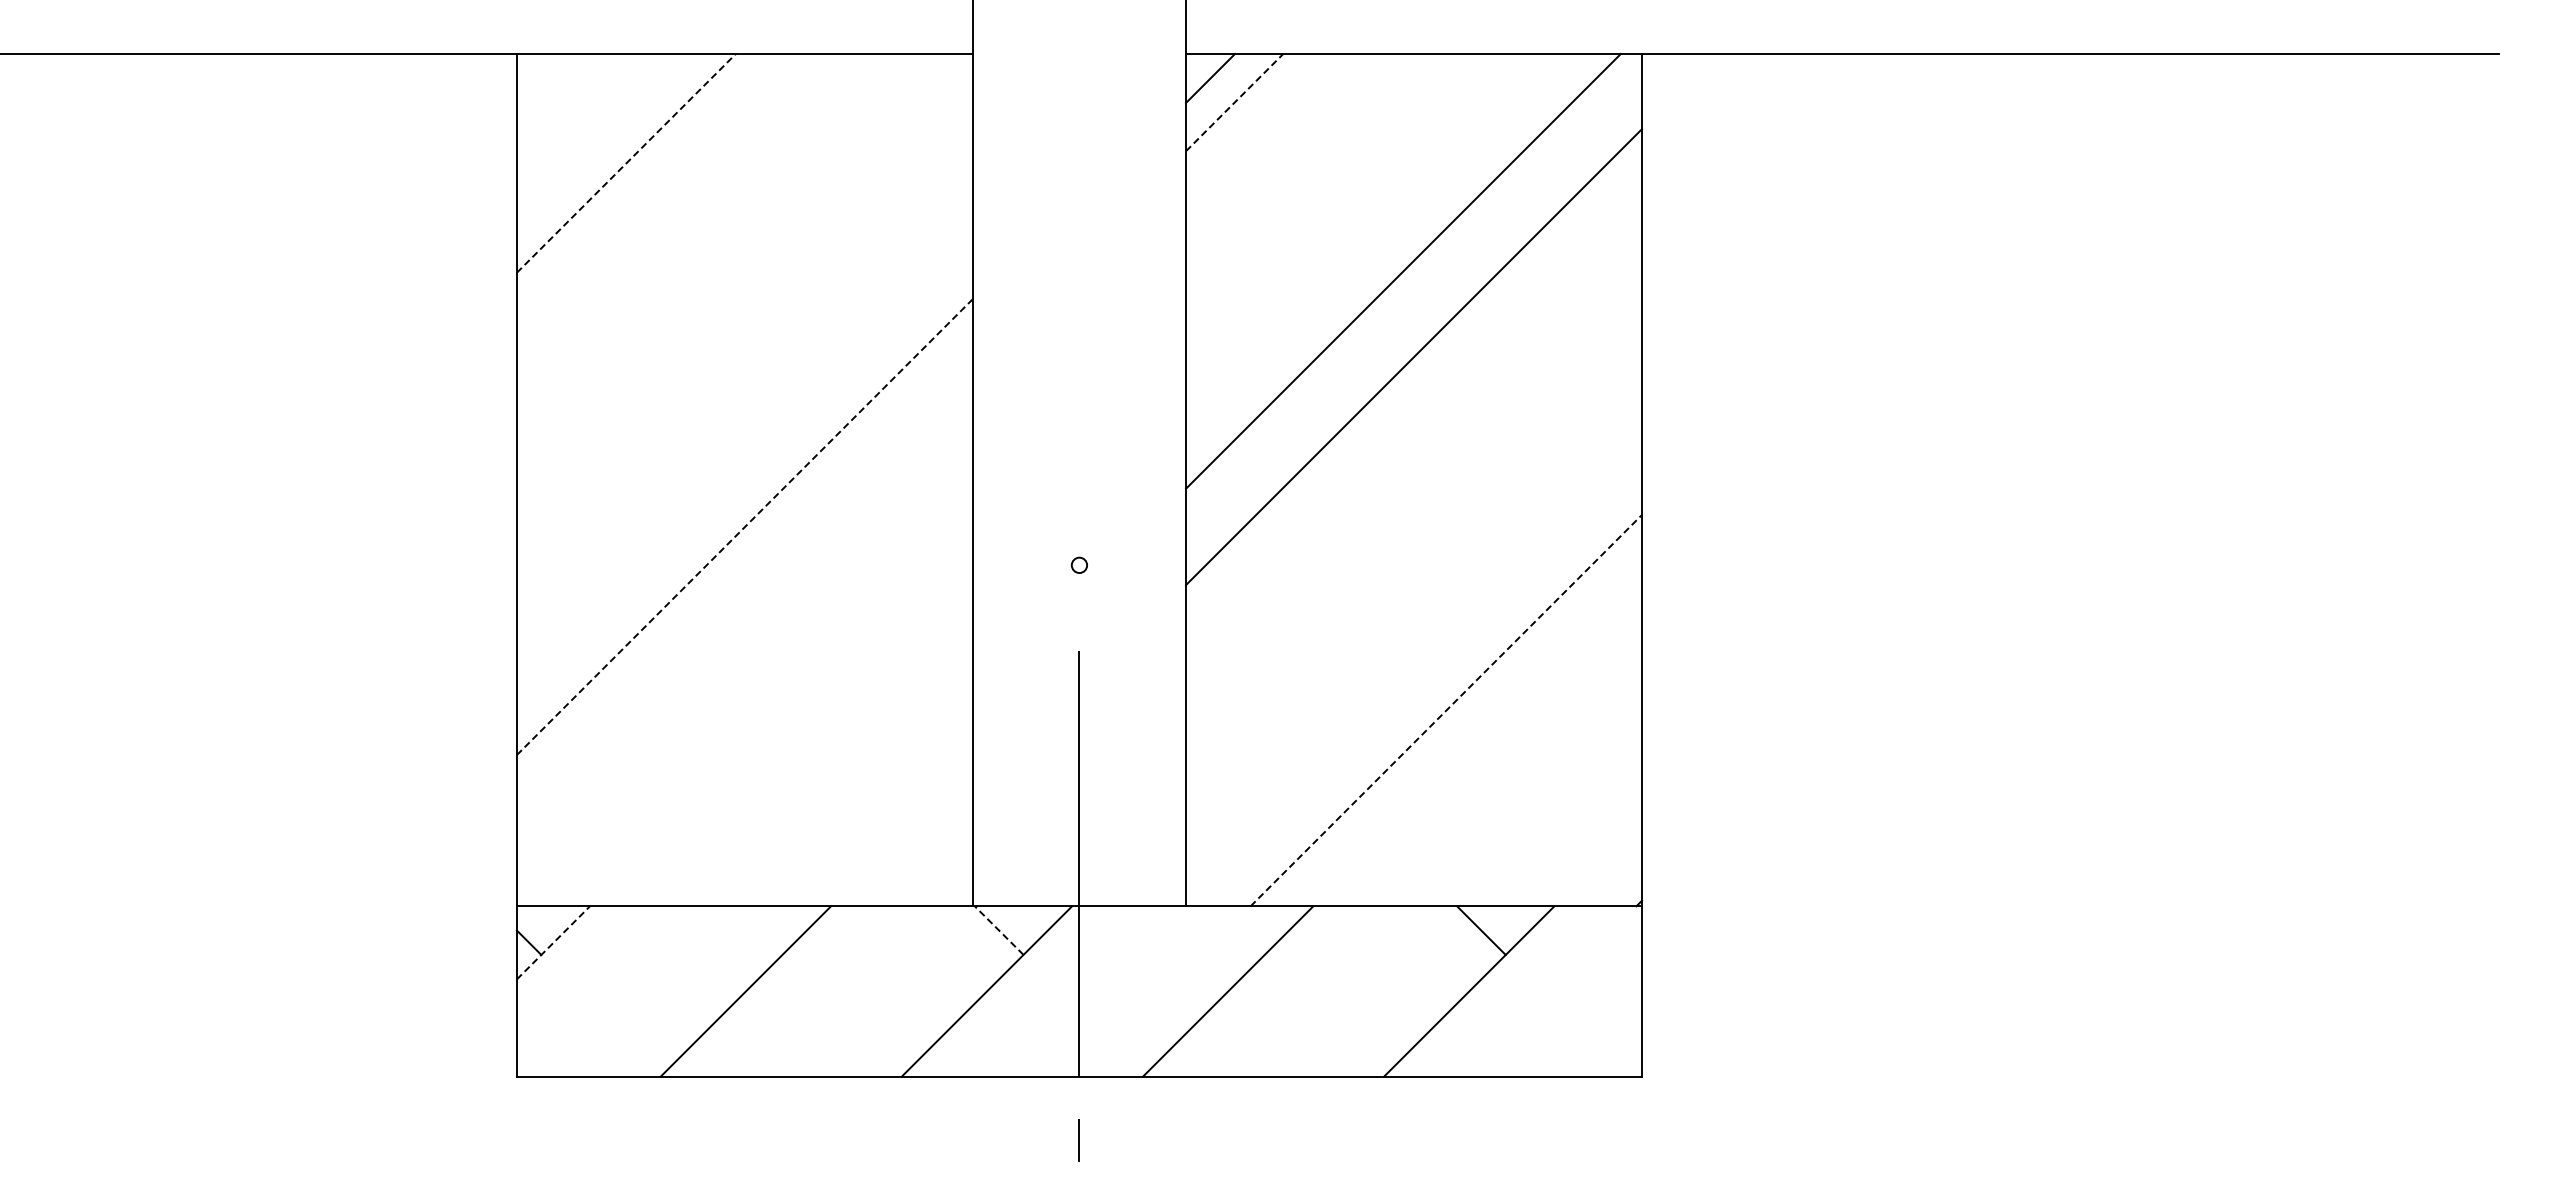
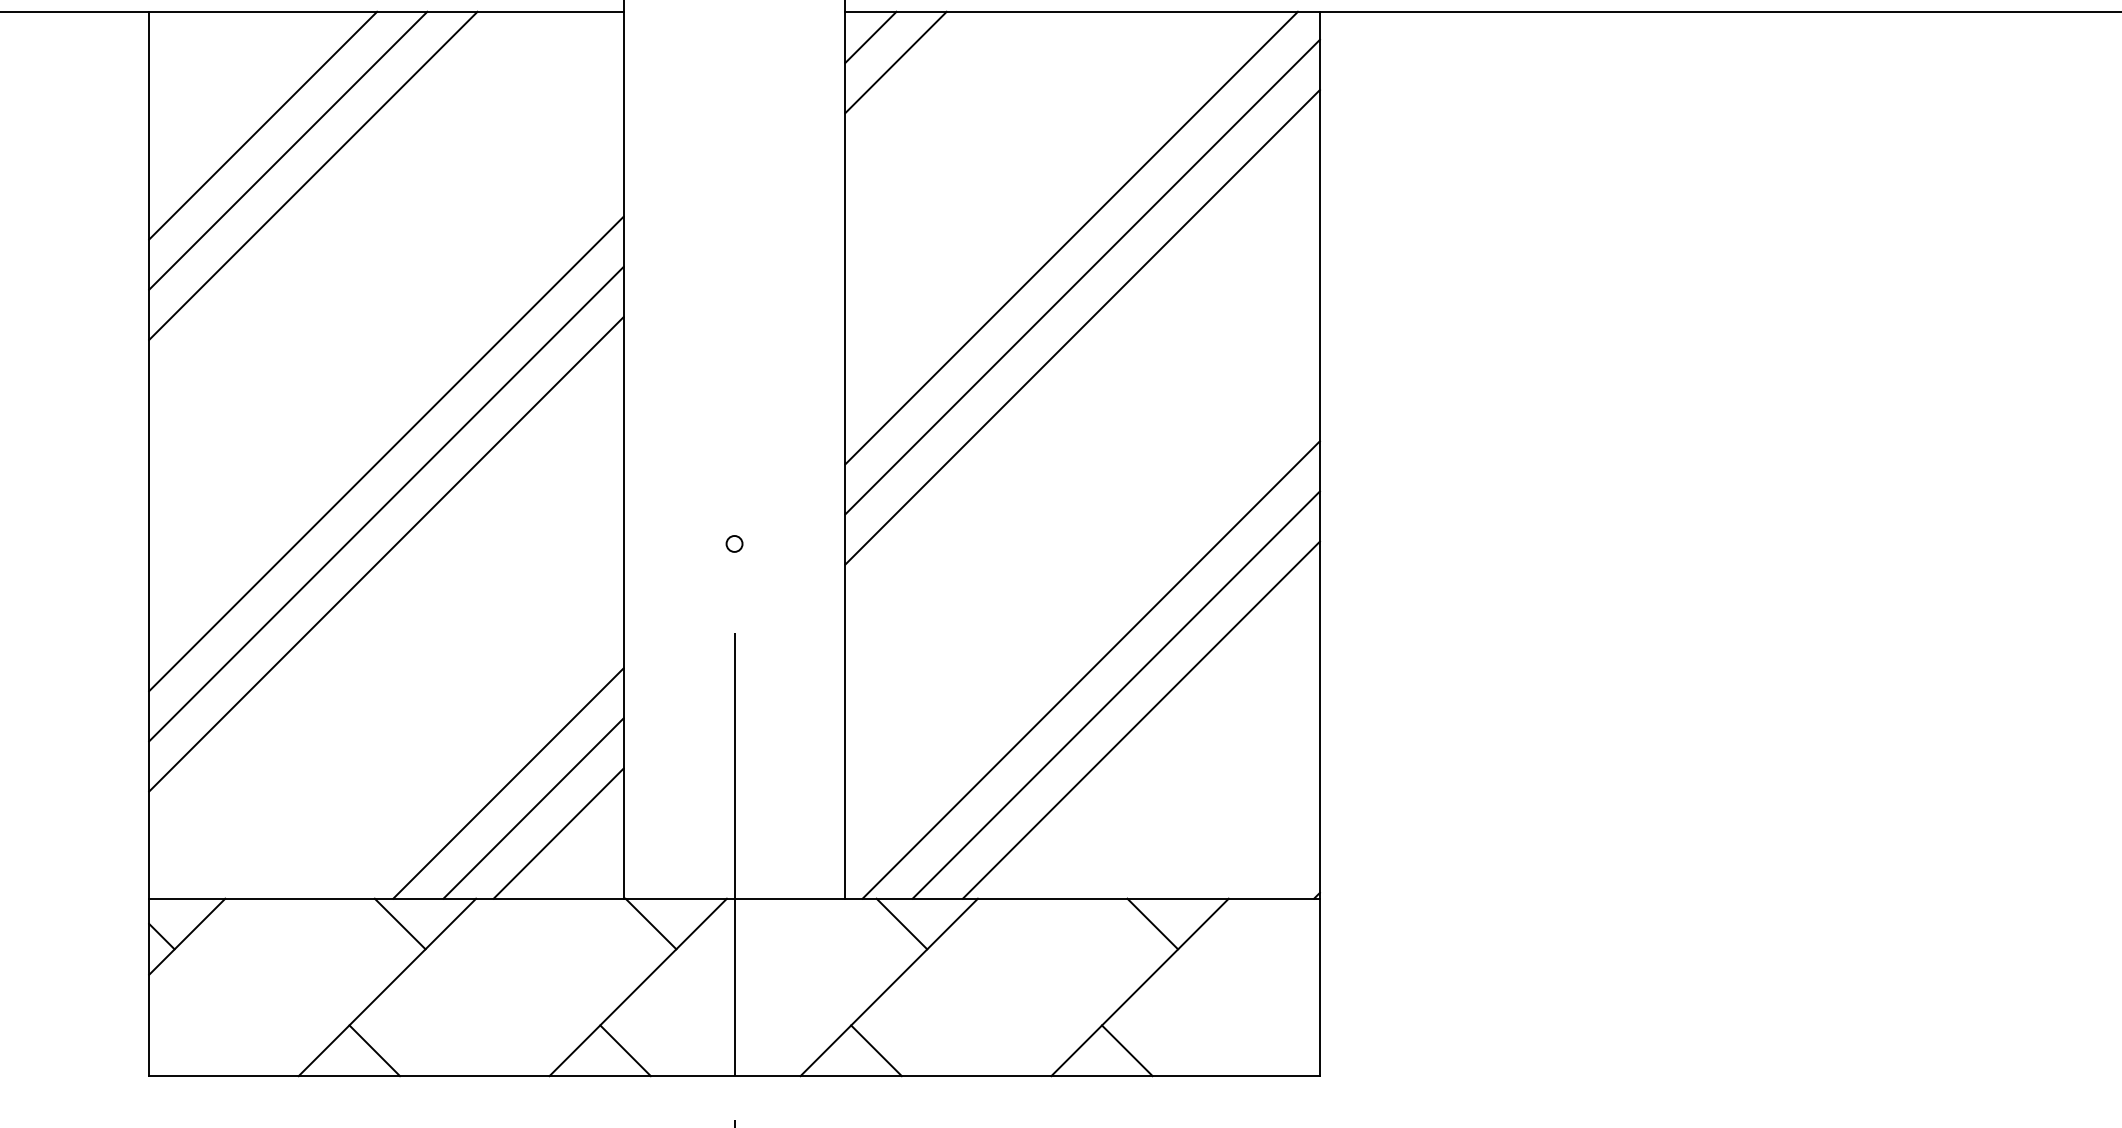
line: (1234, 102) -> (895, 62), dashed -> solid
line: (626, 163) -> (263, 125), dashed -> solid
line: (650, 187) -> (288, 150), added
line: (674, 211) -> (313, 175), added
line: (1414, 308) -> (1083, 276), added
line: (744, 478) -> (386, 453), added
line: (745, 526) -> (387, 503), dashed -> solid
line: (744, 575) -> (386, 554), added
line: (1422, 686) -> (1091, 670), added
line: (1446, 710) -> (1116, 694), dashed -> solid
line: (1470, 734) -> (1141, 719), added
line: (861, 795) -> (507, 783), added
line: (885, 819) -> (532, 808), added
line: (909, 843) -> (557, 833), added
line: (757, 930) -> (399, 923), added
line: (998, 930) -> (650, 923), dashed -> solid
line: (1240, 930) -> (902, 923), added
line: (553, 942) -> (187, 936), dashed -> solid
line: (733, 1052) -> (374, 1050), added
line: (974, 1052) -> (625, 1050), added
line: (1215, 1052) -> (876, 1050), added
line: (1456, 1052) -> (1126, 1050), added

